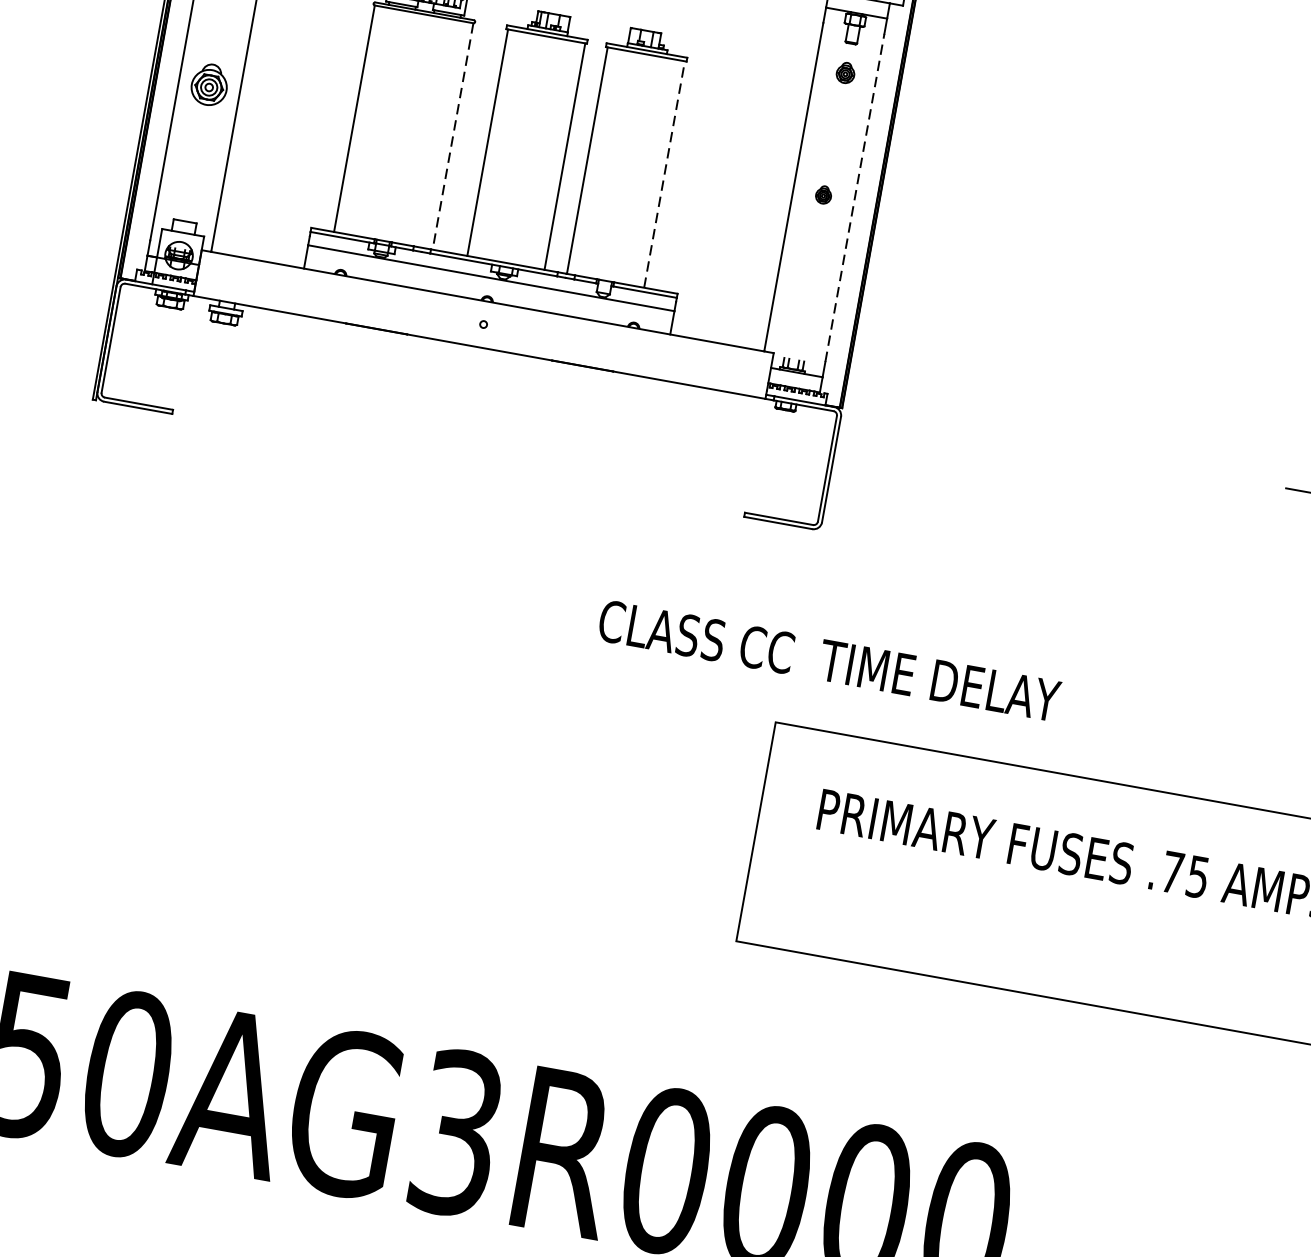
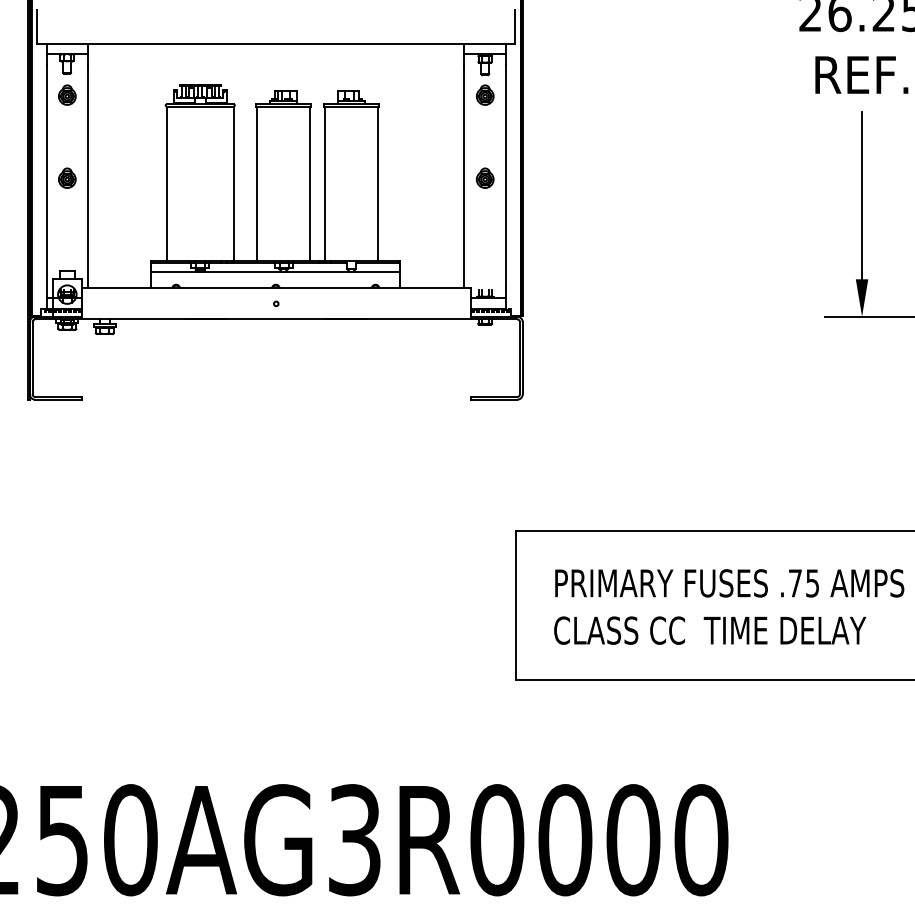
part: (844, 71) -> (484, 94), size x1.43
part: (210, 83) -> (67, 177), size x0.71
line: (452, 137) -> (233, 184), dashed -> solid
line: (664, 174) -> (377, 183), dashed -> solid
part: (823, 193) -> (484, 177), size x1.67
line: (854, 197) -> (505, 176), dashed -> solid
text: (830, 660) -> (710, 630), moved

